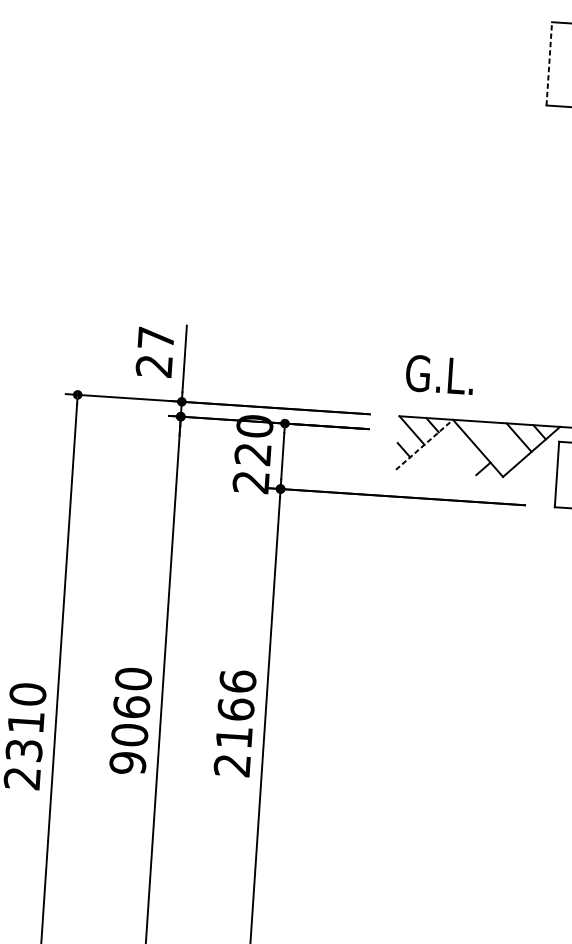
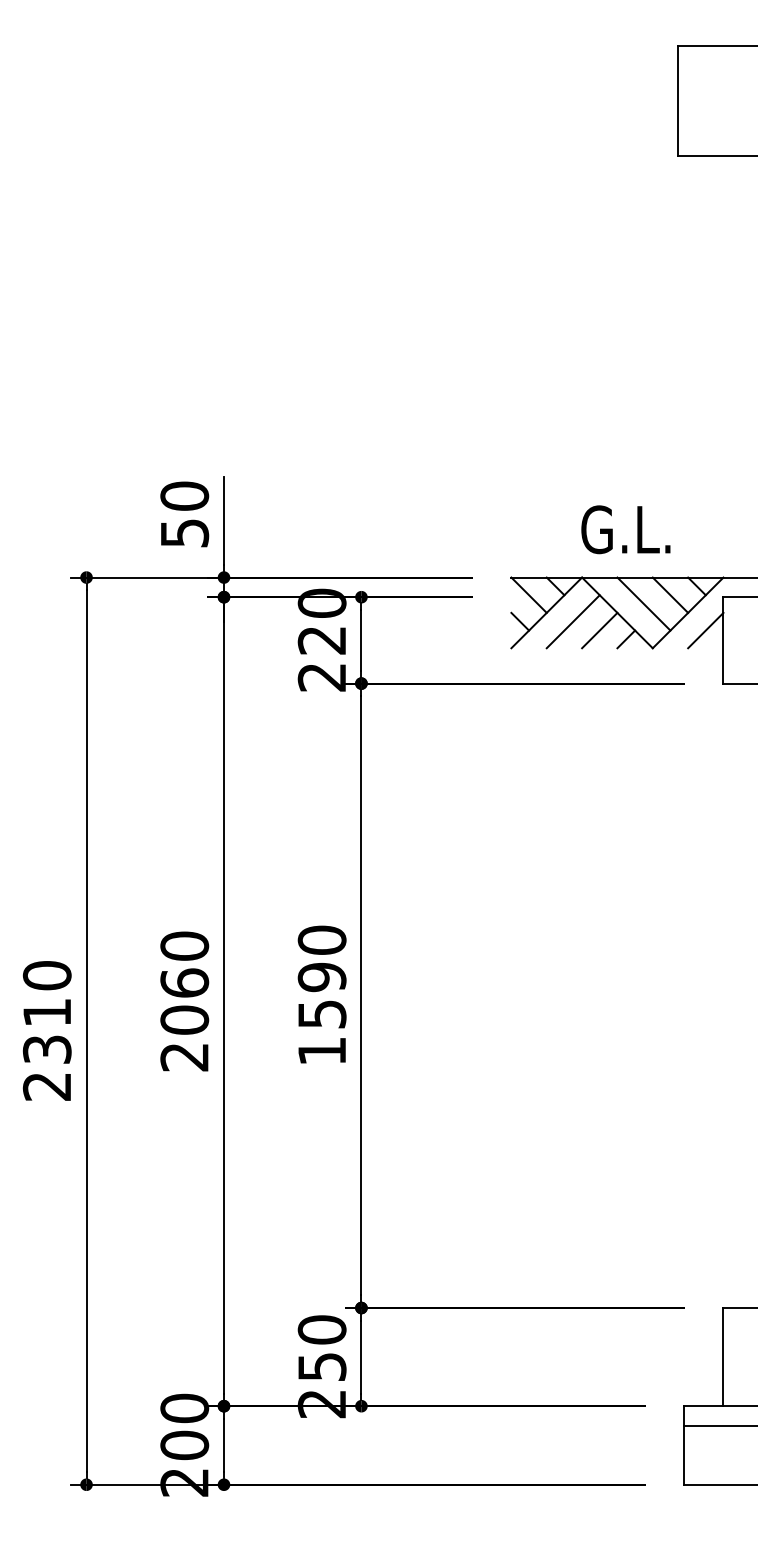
line: (549, 64) -> (677, 101), dashed -> solid
text: (155, 352) -> (184, 514), 27 -> 50
text: (439, 374) -> (625, 529), moved
line: (498, 442) -> (643, 603), added
line: (424, 444) -> (546, 612), dashed -> solid
line: (443, 452) -> (572, 621), added
line: (463, 460) -> (599, 630), added
line: (543, 466) -> (705, 630), added
text: (234, 723) -> (321, 995), 2166 -> 1590
text: (127, 762) -> (184, 1056), 9060 -> 2060

